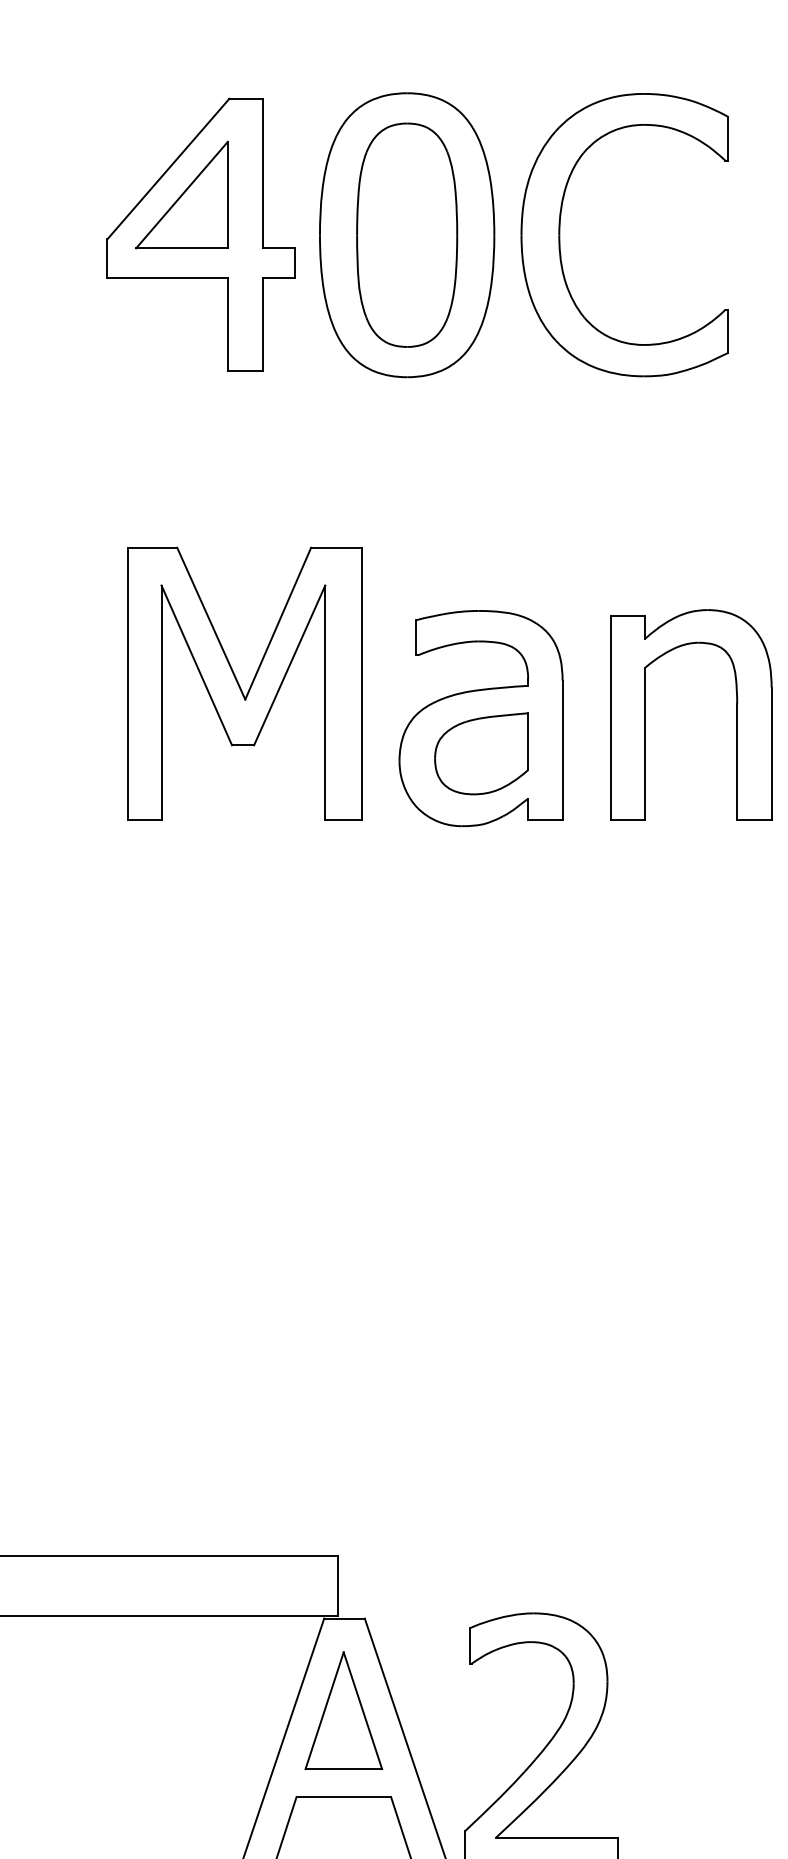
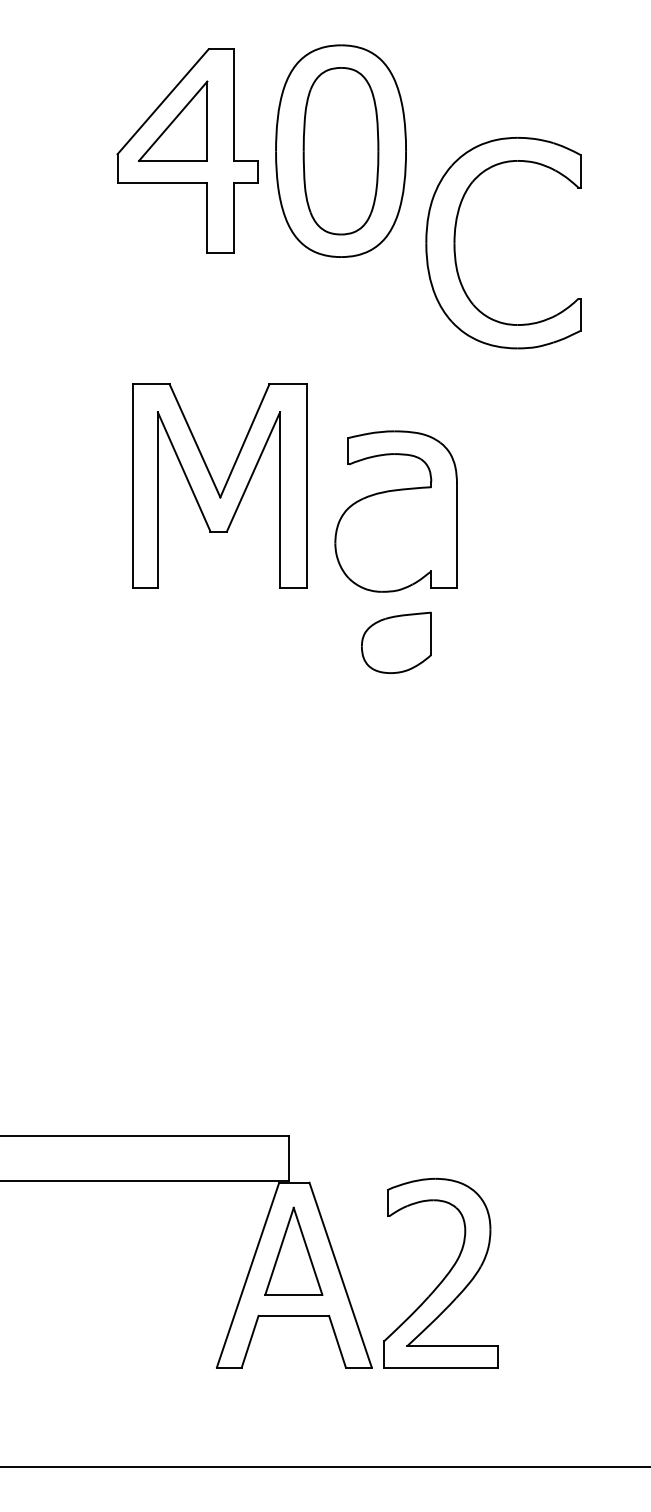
part: (560, 235) -> (455, 243), moved
part: (646, 714) -> (519, 508), removed
part: (481, 753) -> (396, 642), moved

